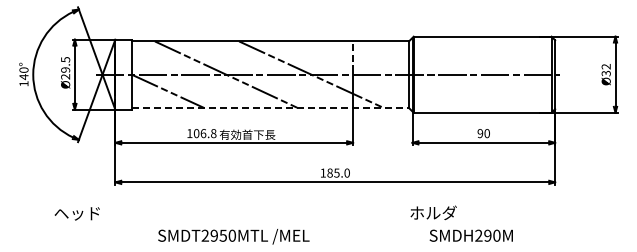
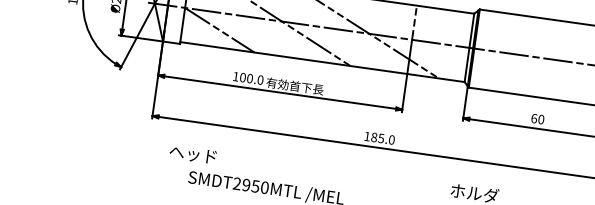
line: (270, 108) -> (322, 62), dashed -> solid
text: (208, 133) -> (255, 79), 106.8 -> 100.0
text: (480, 133) -> (534, 118), 90 -> 60
text: (76, 213) -> (192, 154), moved

